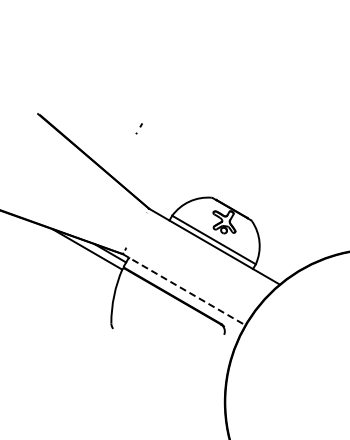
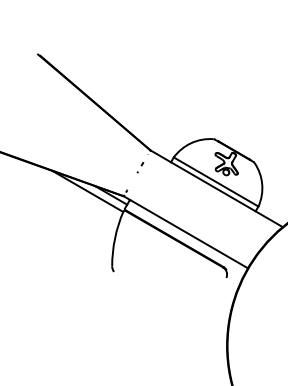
part: (138, 128) -> (139, 167), moved
line: (184, 289) -> (186, 232), dashed -> solid

